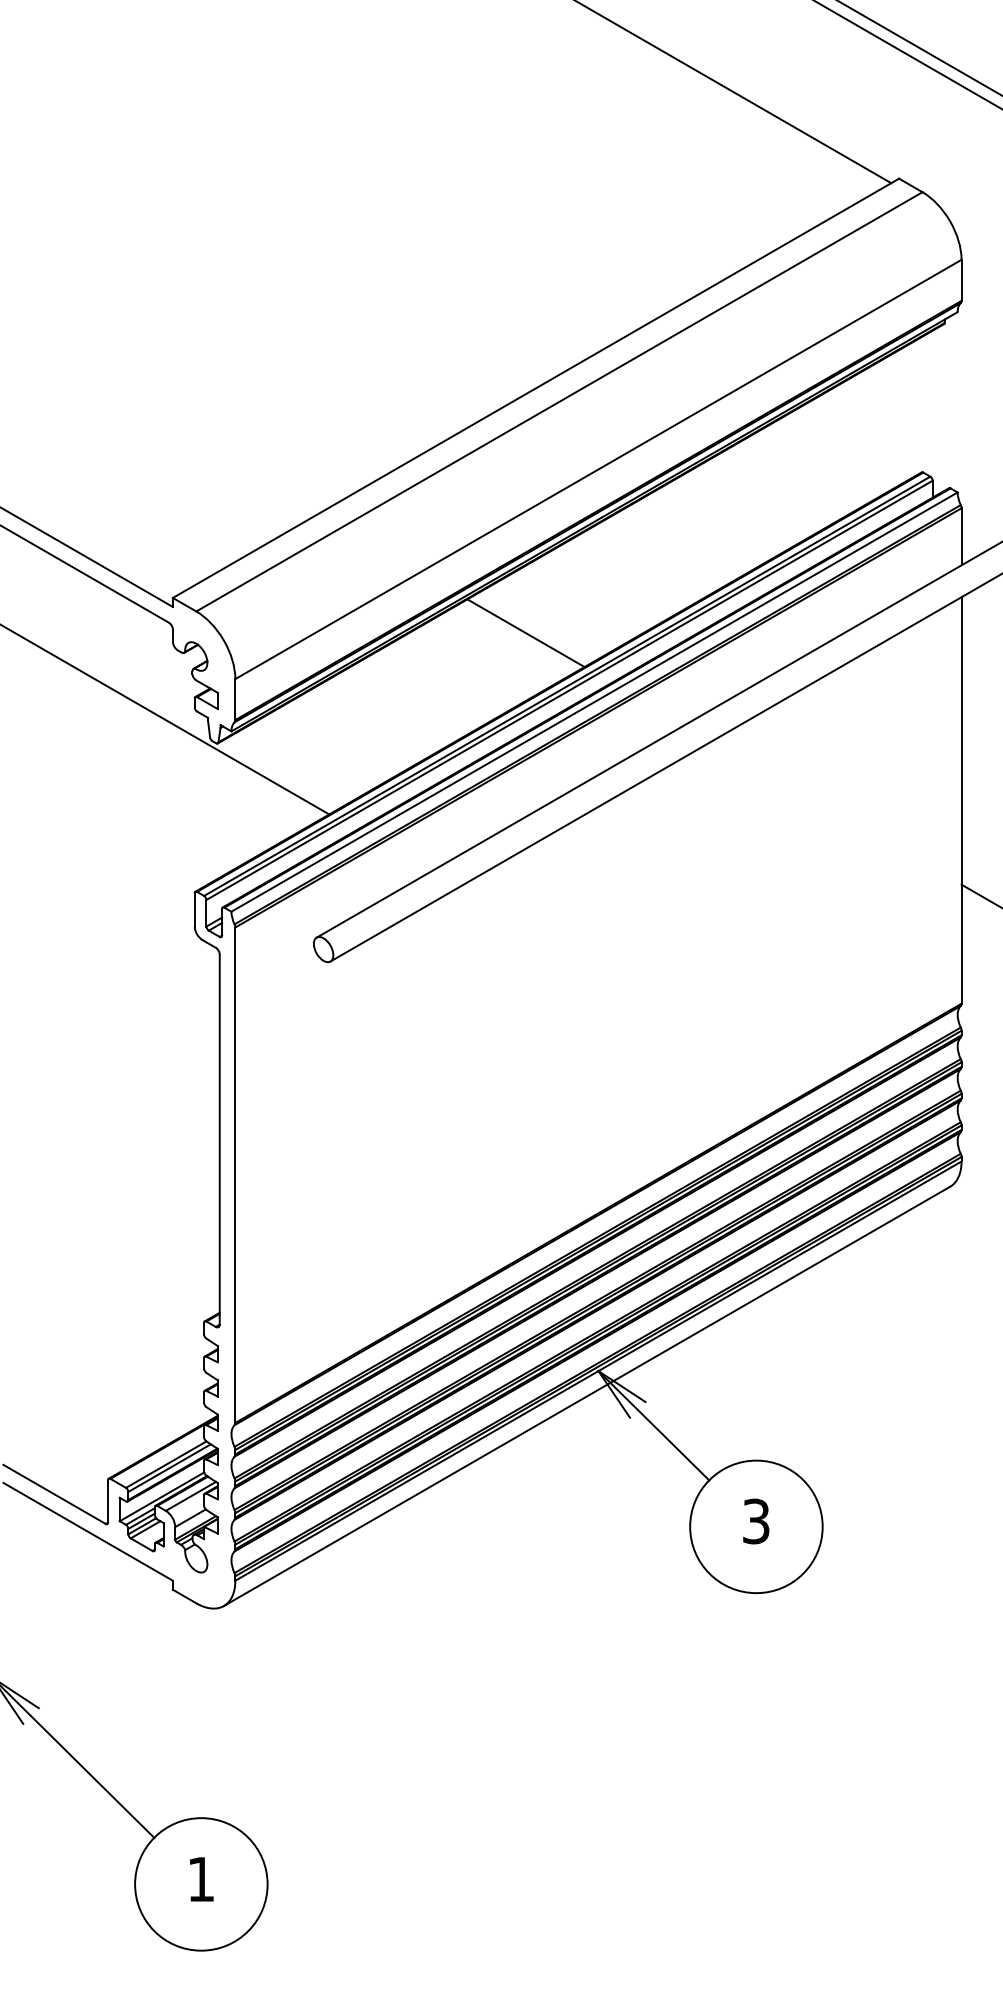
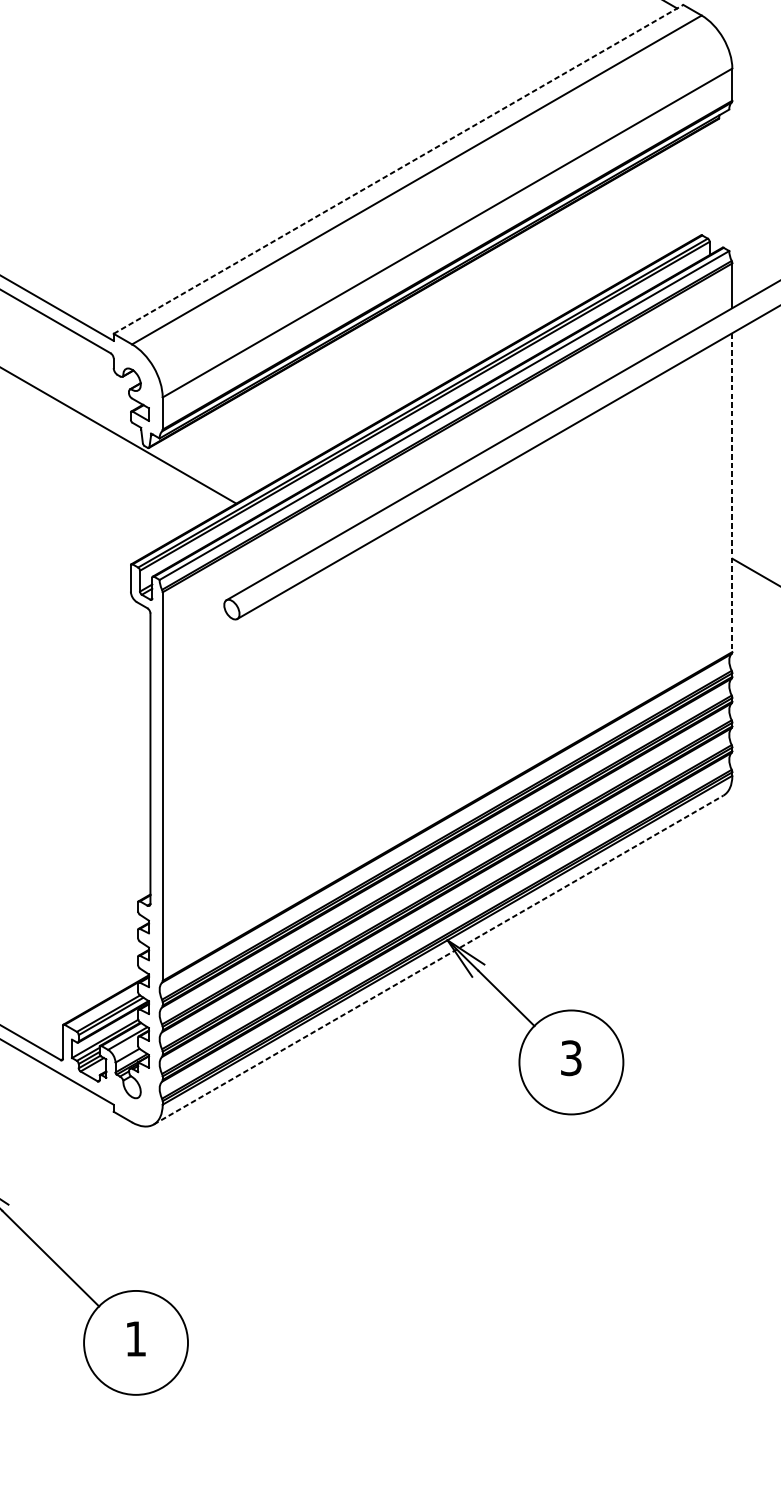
line: (536, 388) -> (398, 169), solid -> dashed
line: (525, 633) -> (390, 361), removed
line: (961, 800) -> (732, 492), solid -> dashed
line: (587, 1396) -> (438, 960), solid -> dashed

